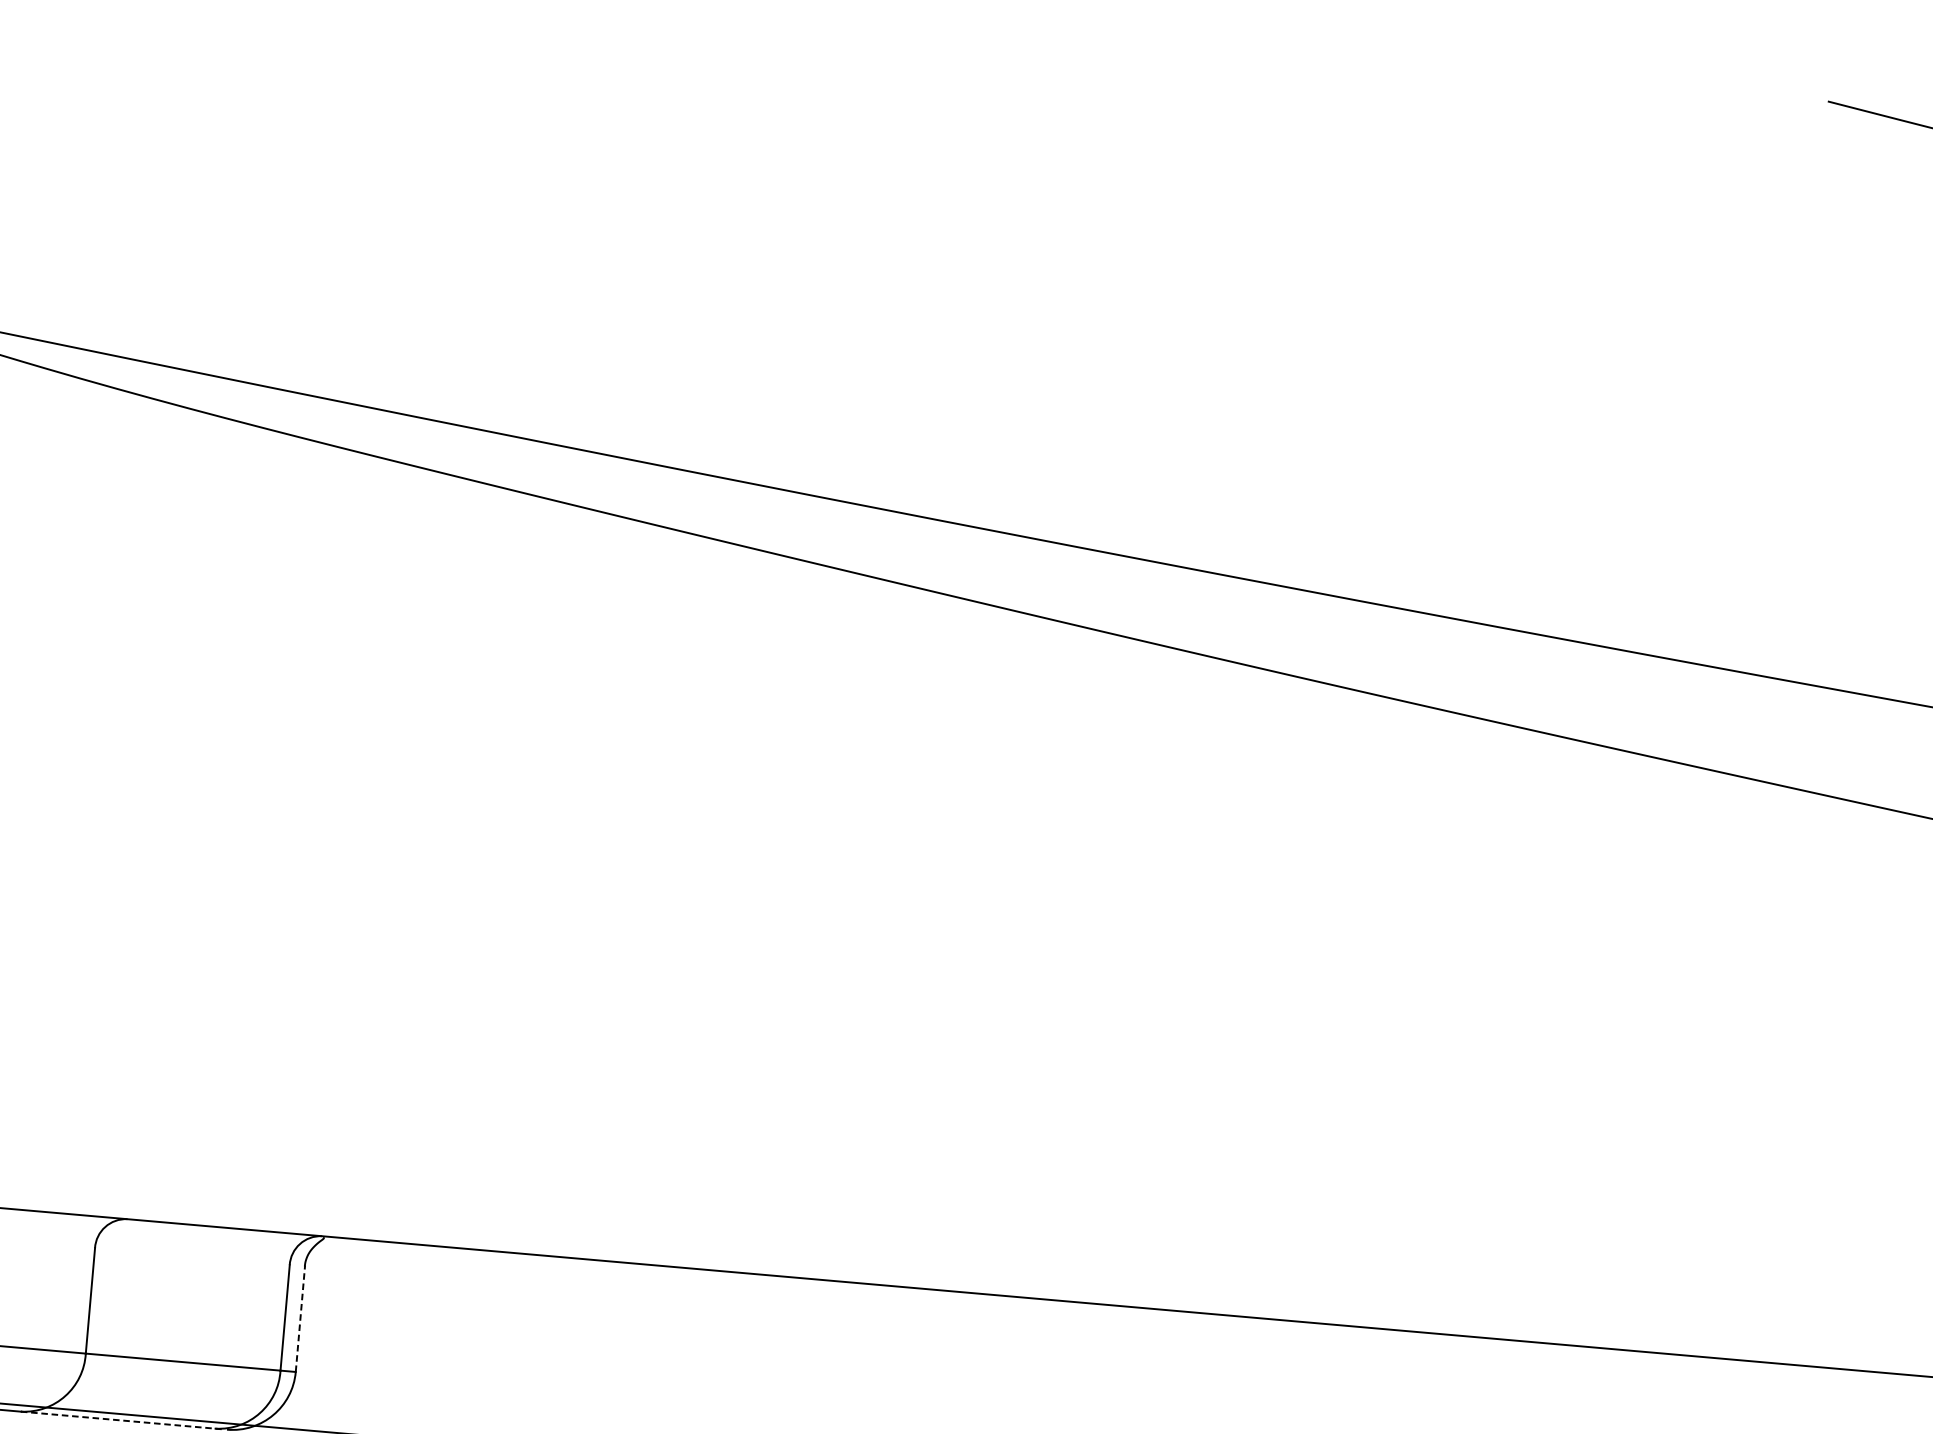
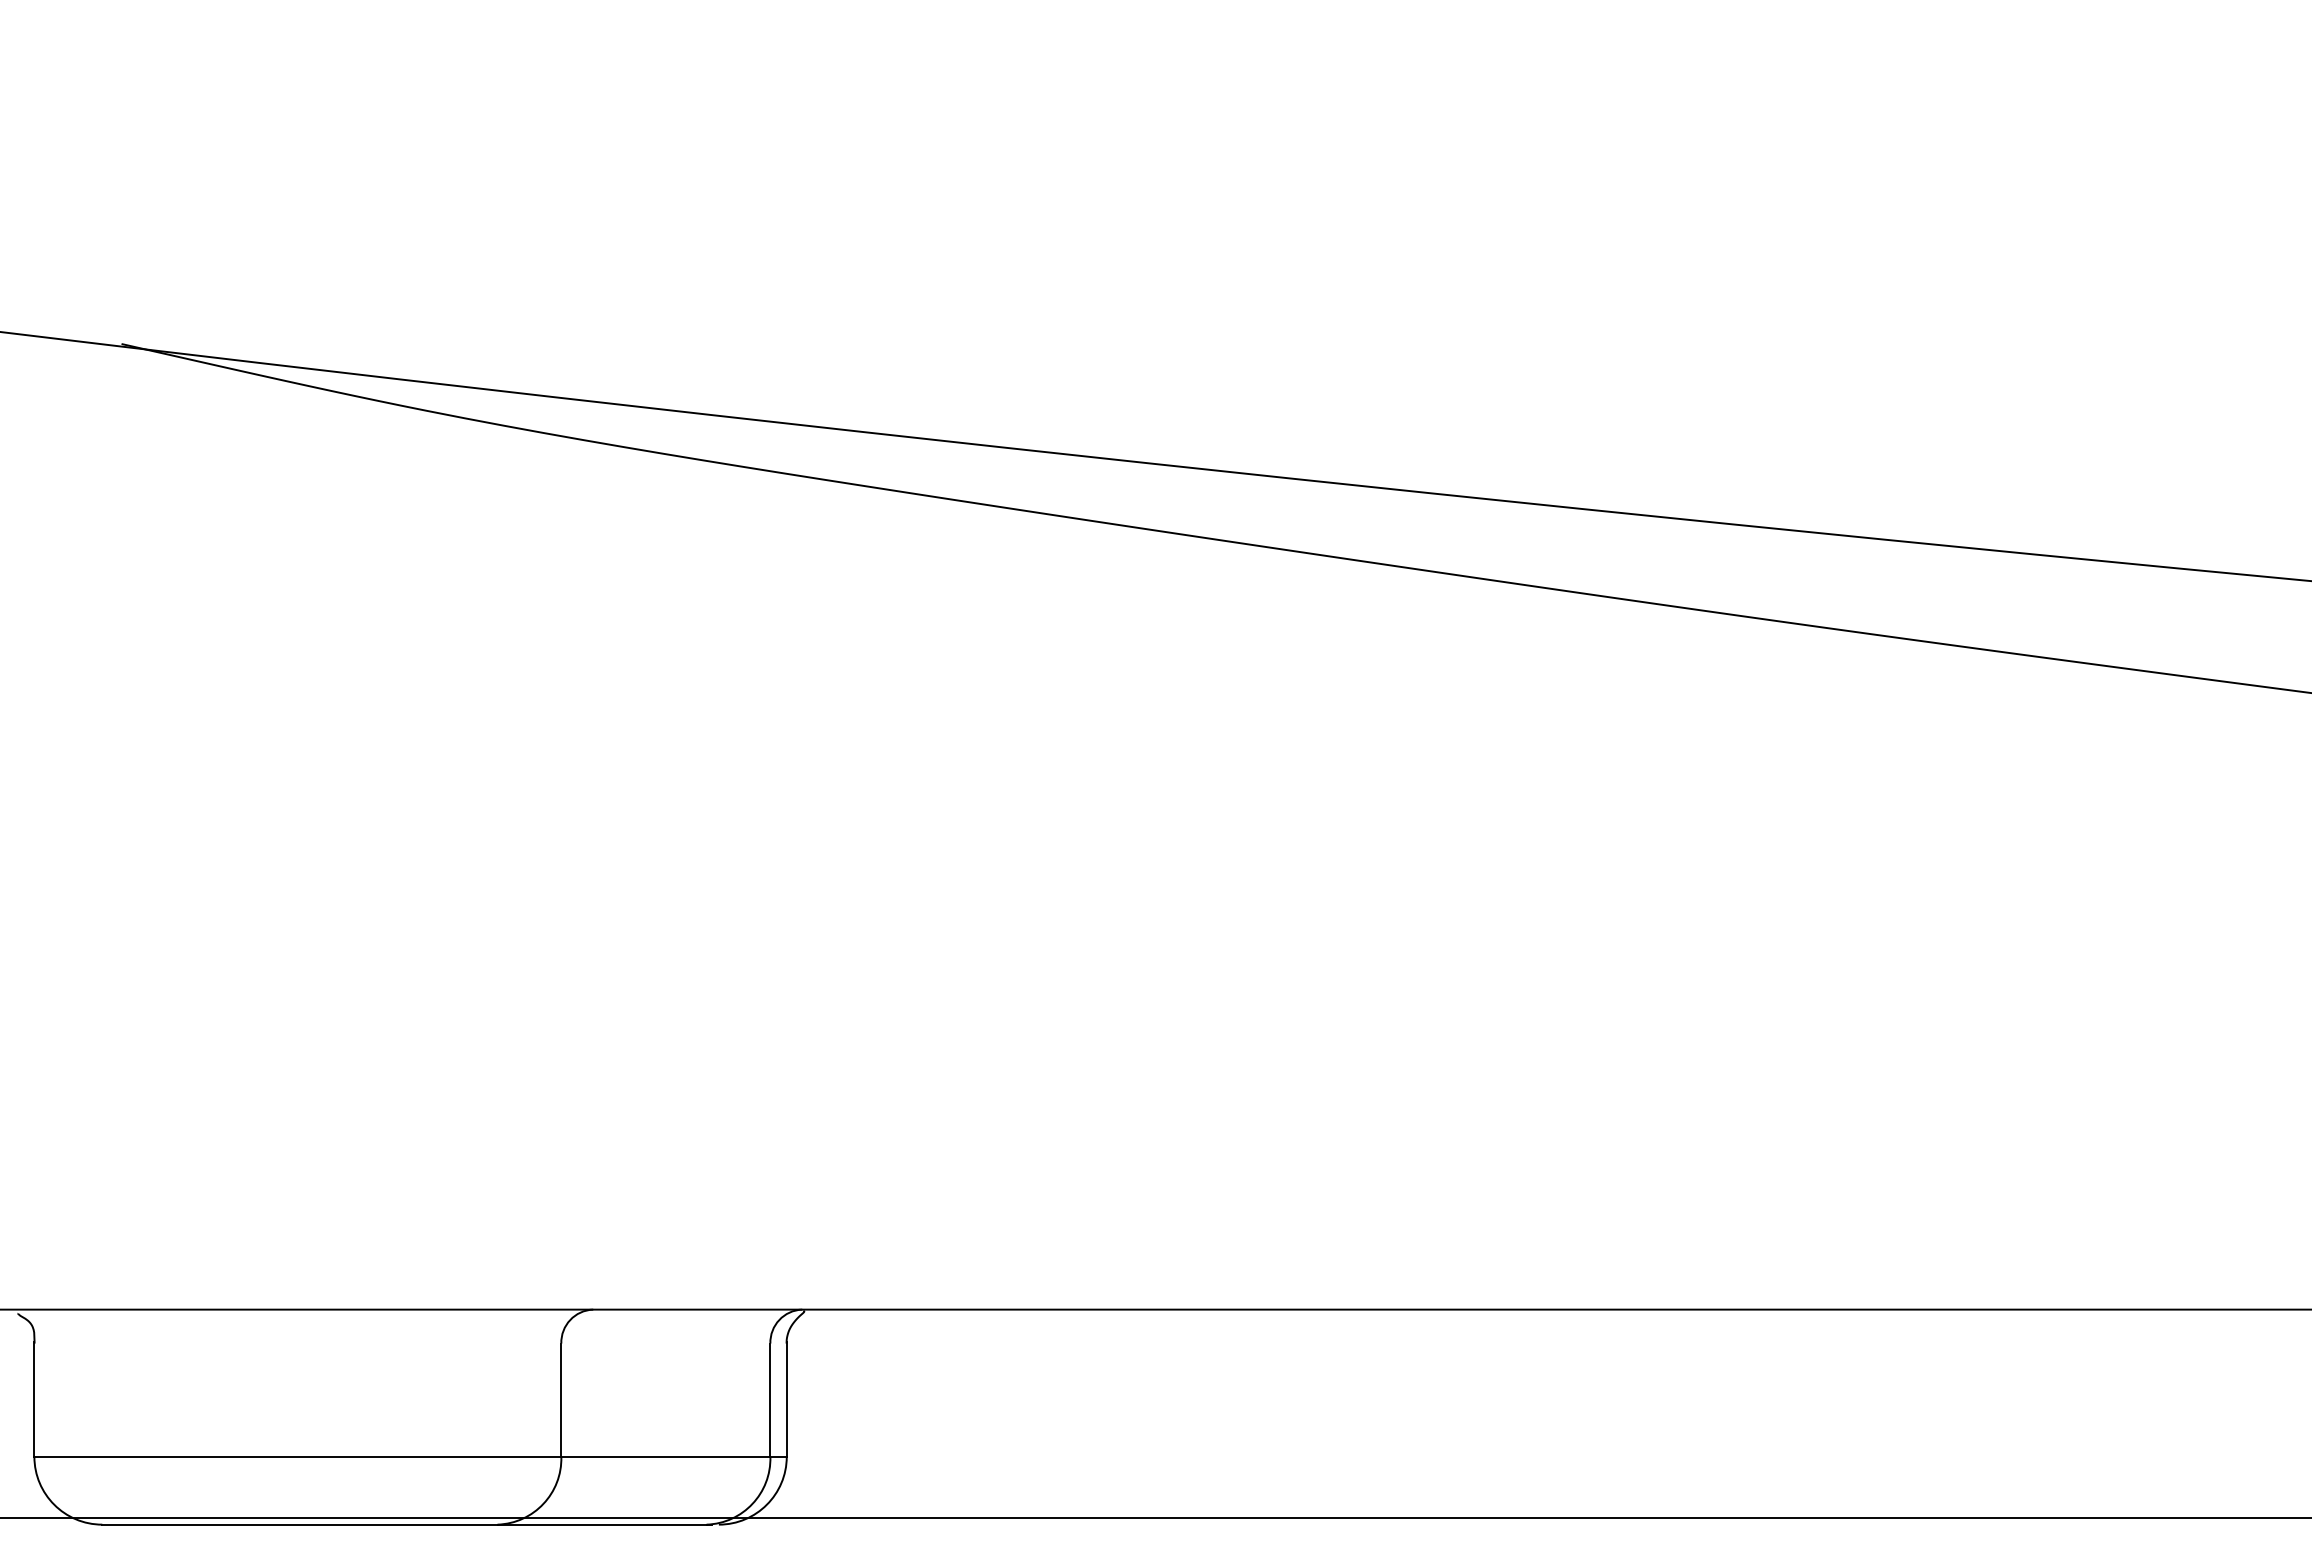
line: (300, 1318) -> (786, 1399), dashed -> solid
line: (118, 1420) -> (602, 1524), dashed -> solid

